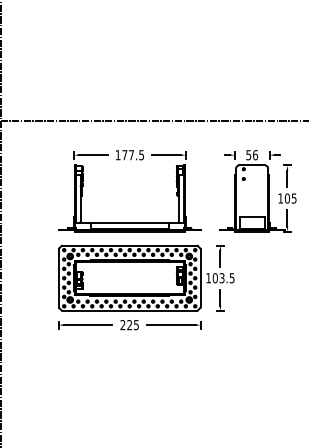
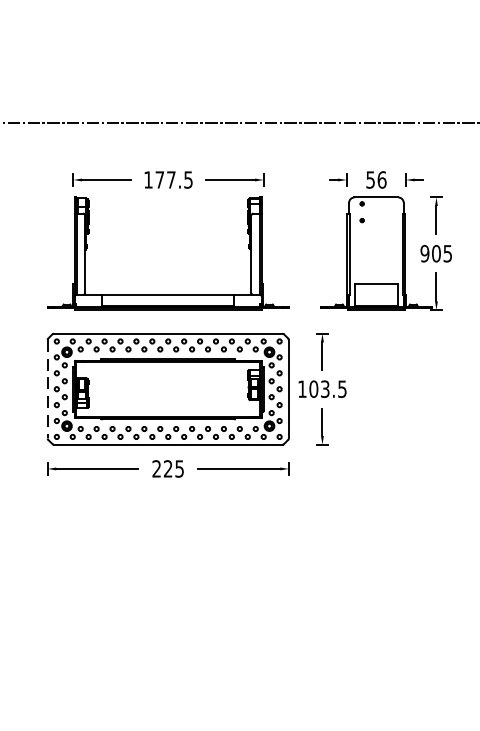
text: (280, 198) -> (424, 253), 105 -> 905
line: (58, 278) -> (47, 389), solid -> dashed

